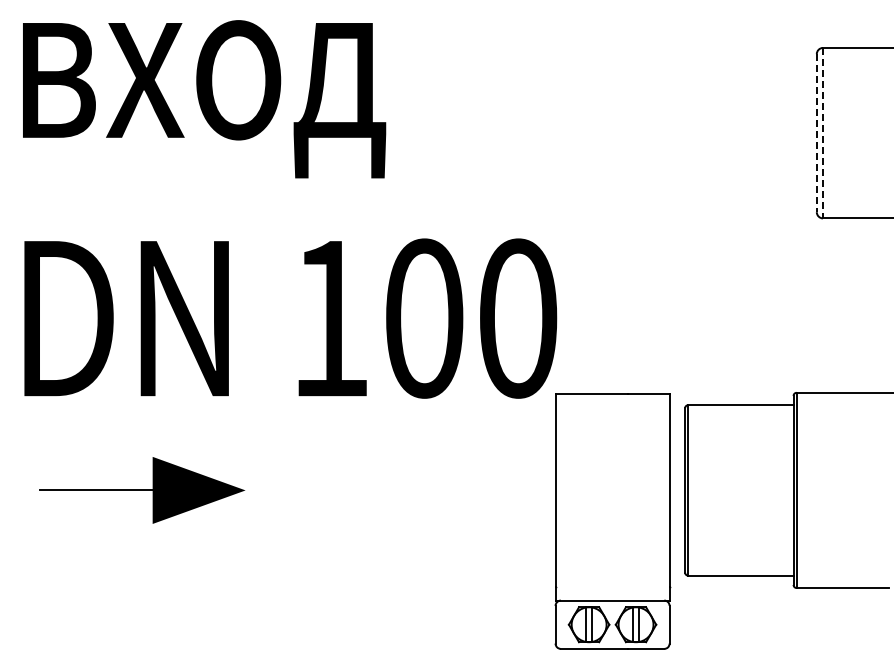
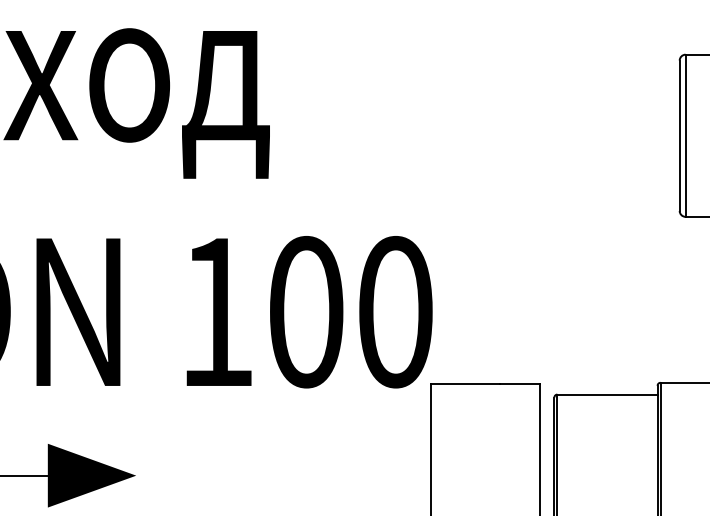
line: (816, 133) -> (679, 136), dashed -> solid
line: (823, 133) -> (686, 136), dashed -> solid

